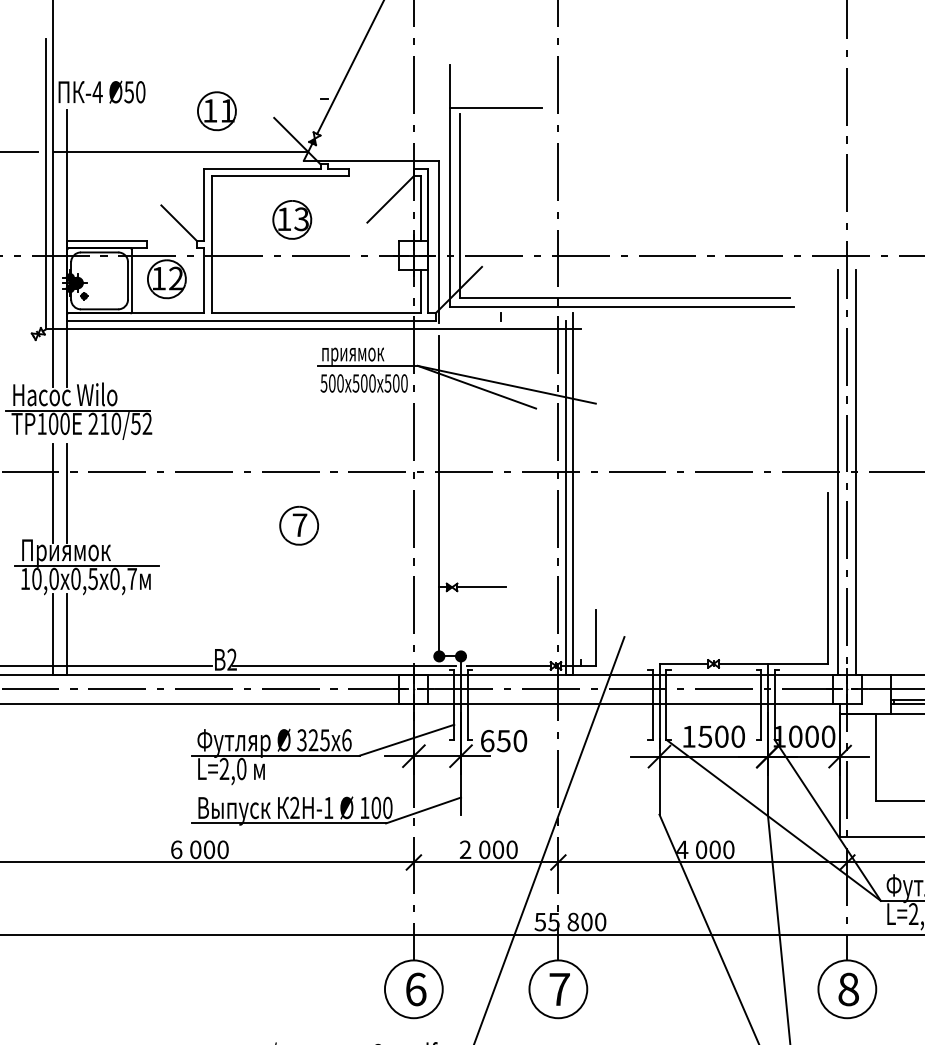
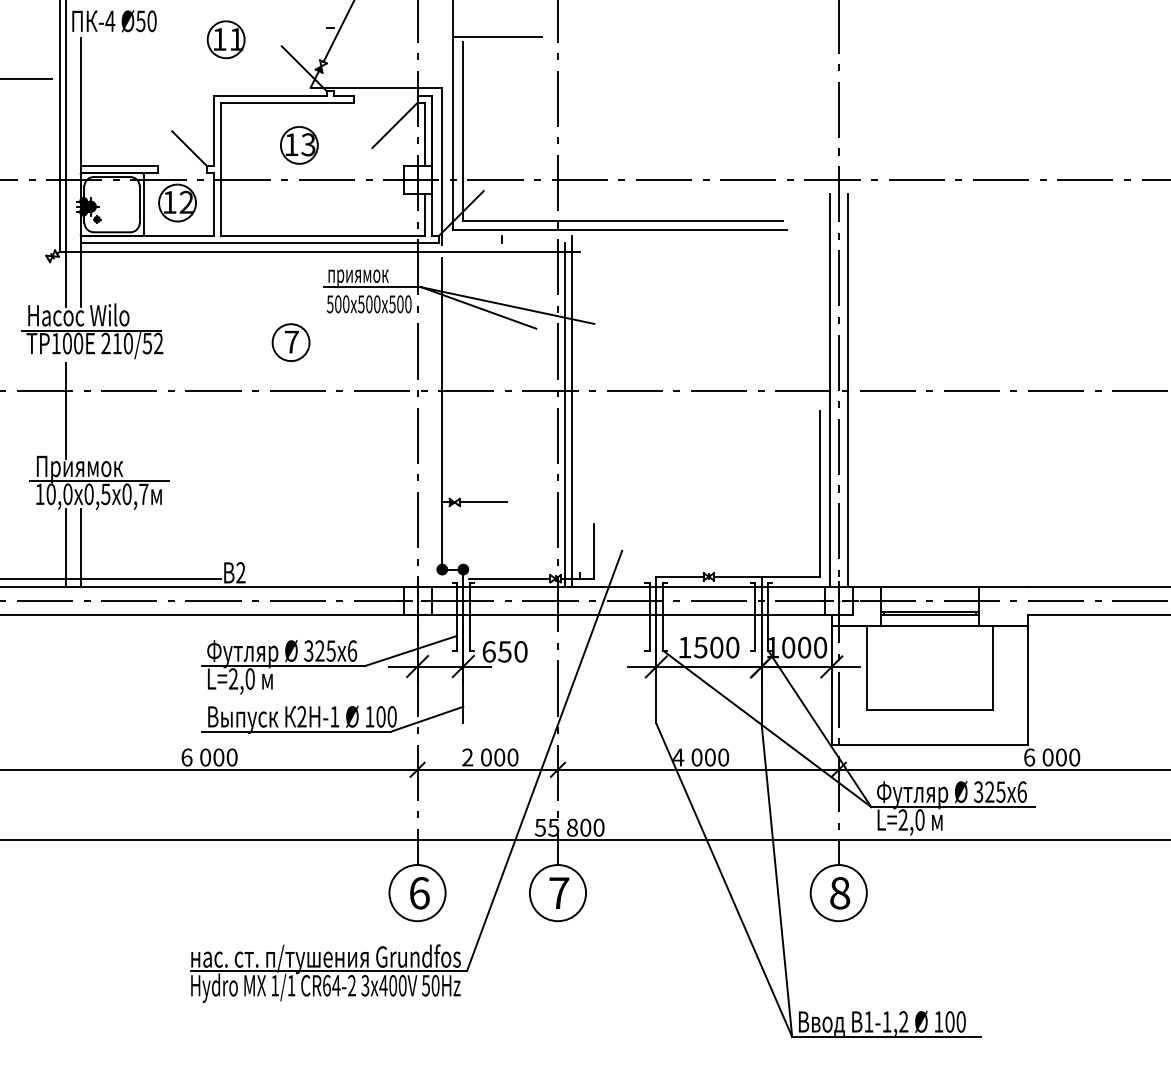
line: (180, 152) -> (190, 79), removed
line: (67, 493) -> (80, 411), removed
part: (298, 525) -> (290, 342), moved
line: (344, 665) -> (350, 578), removed

